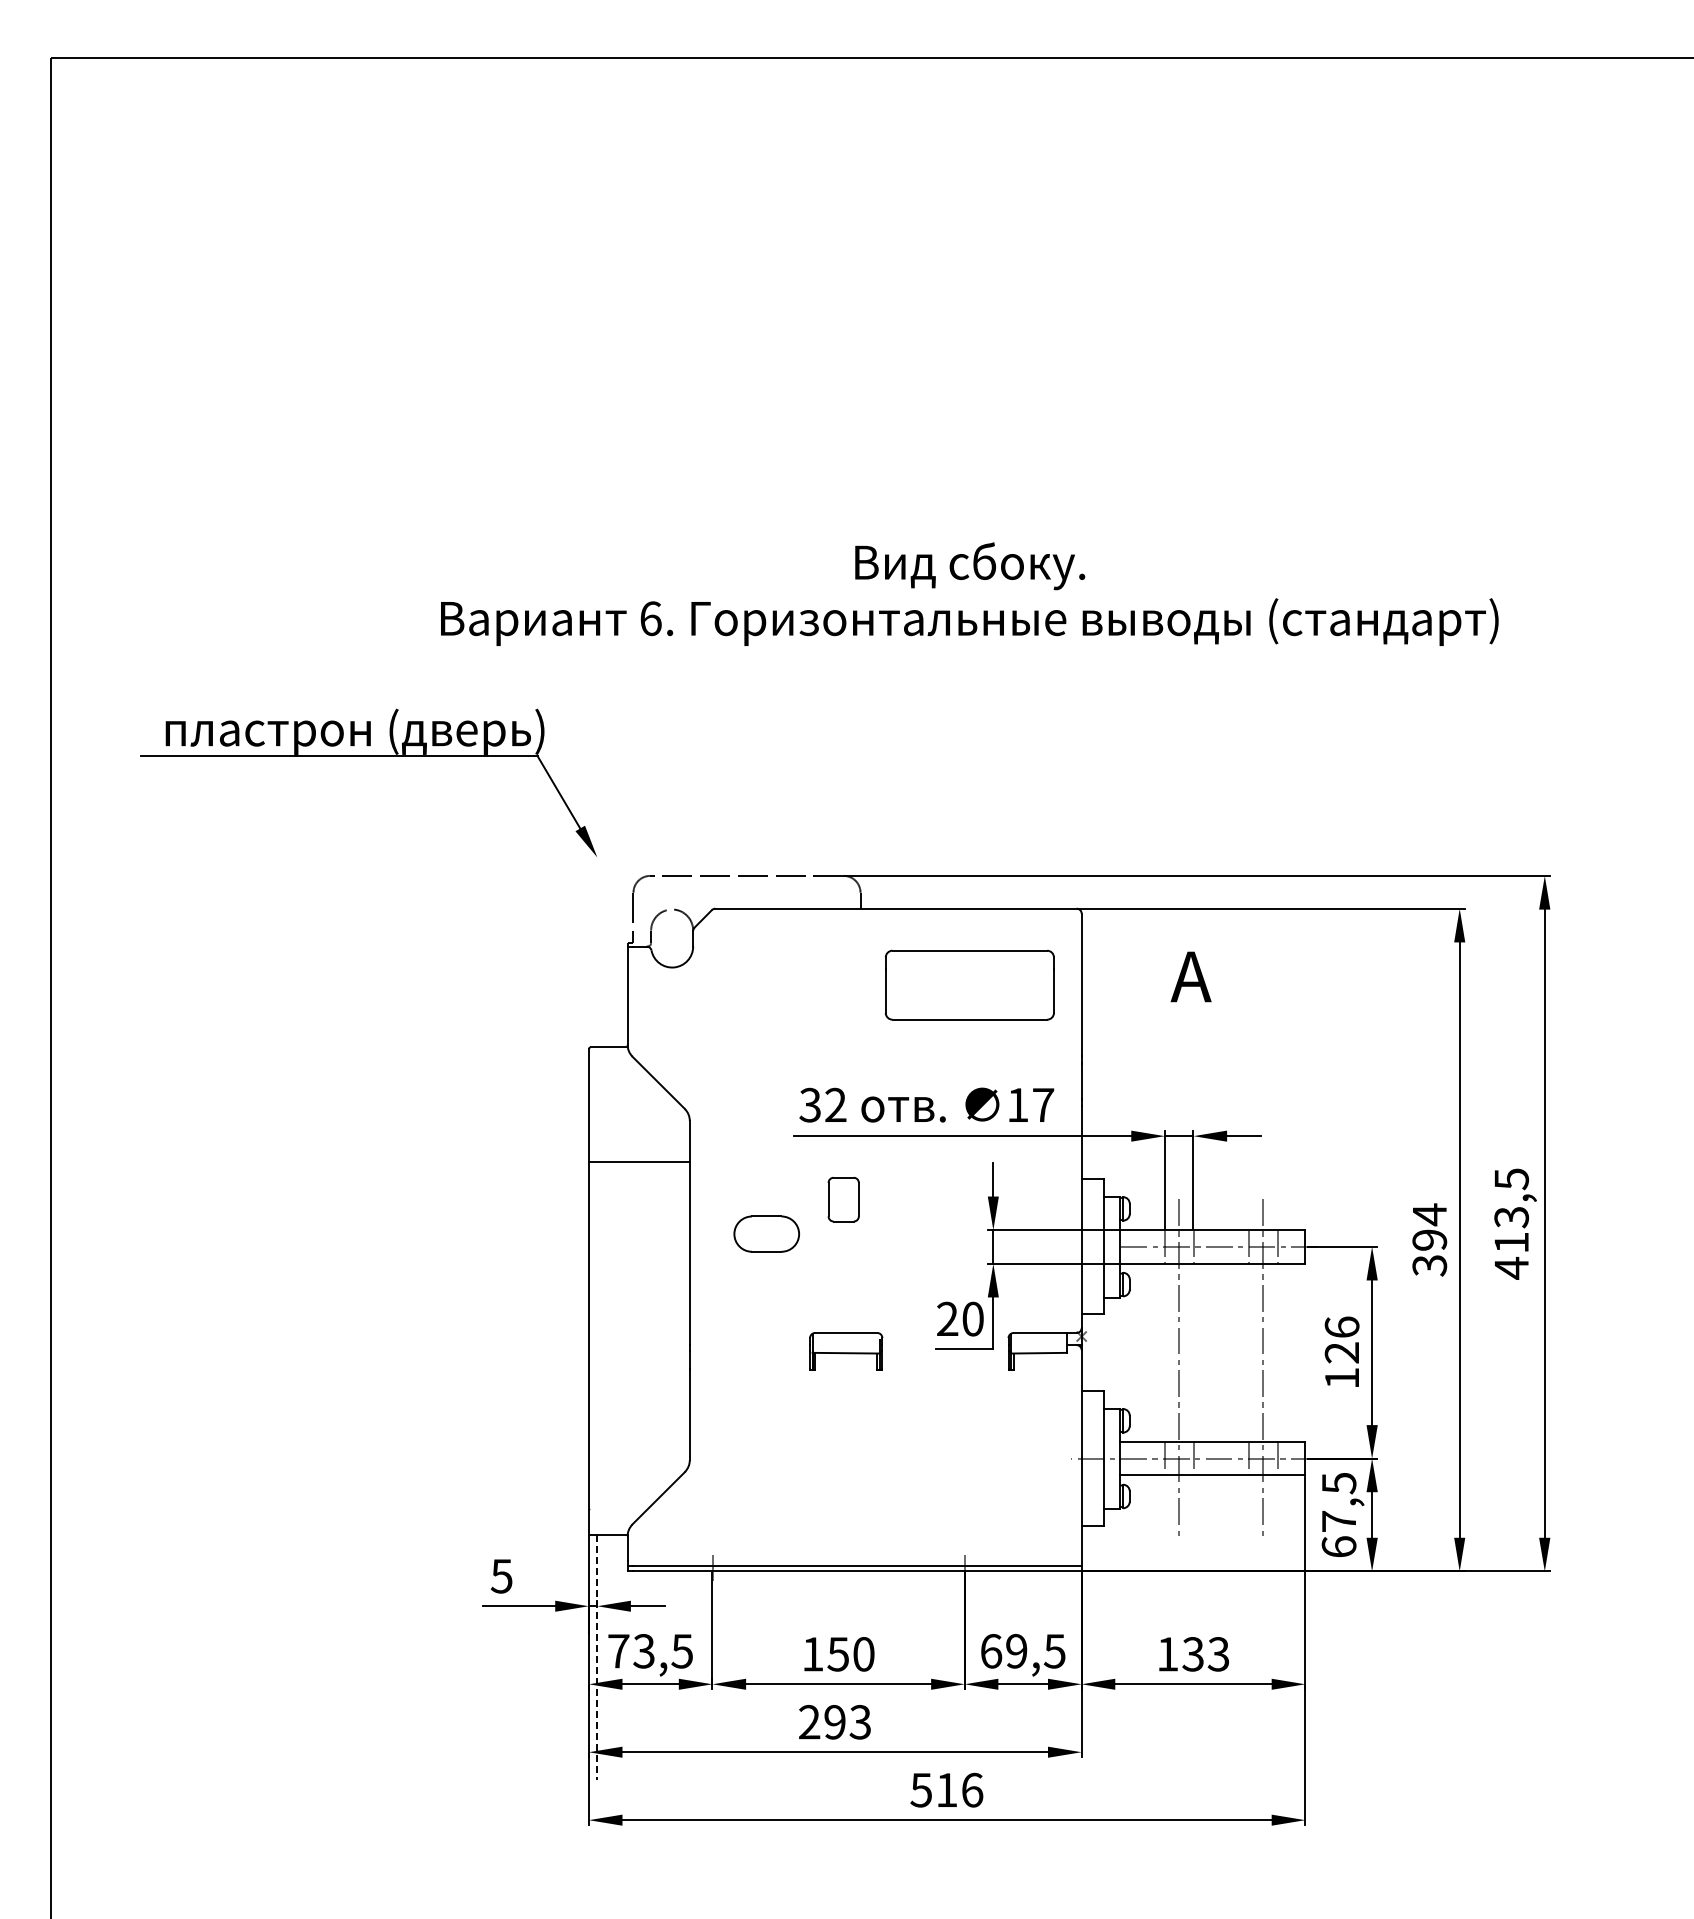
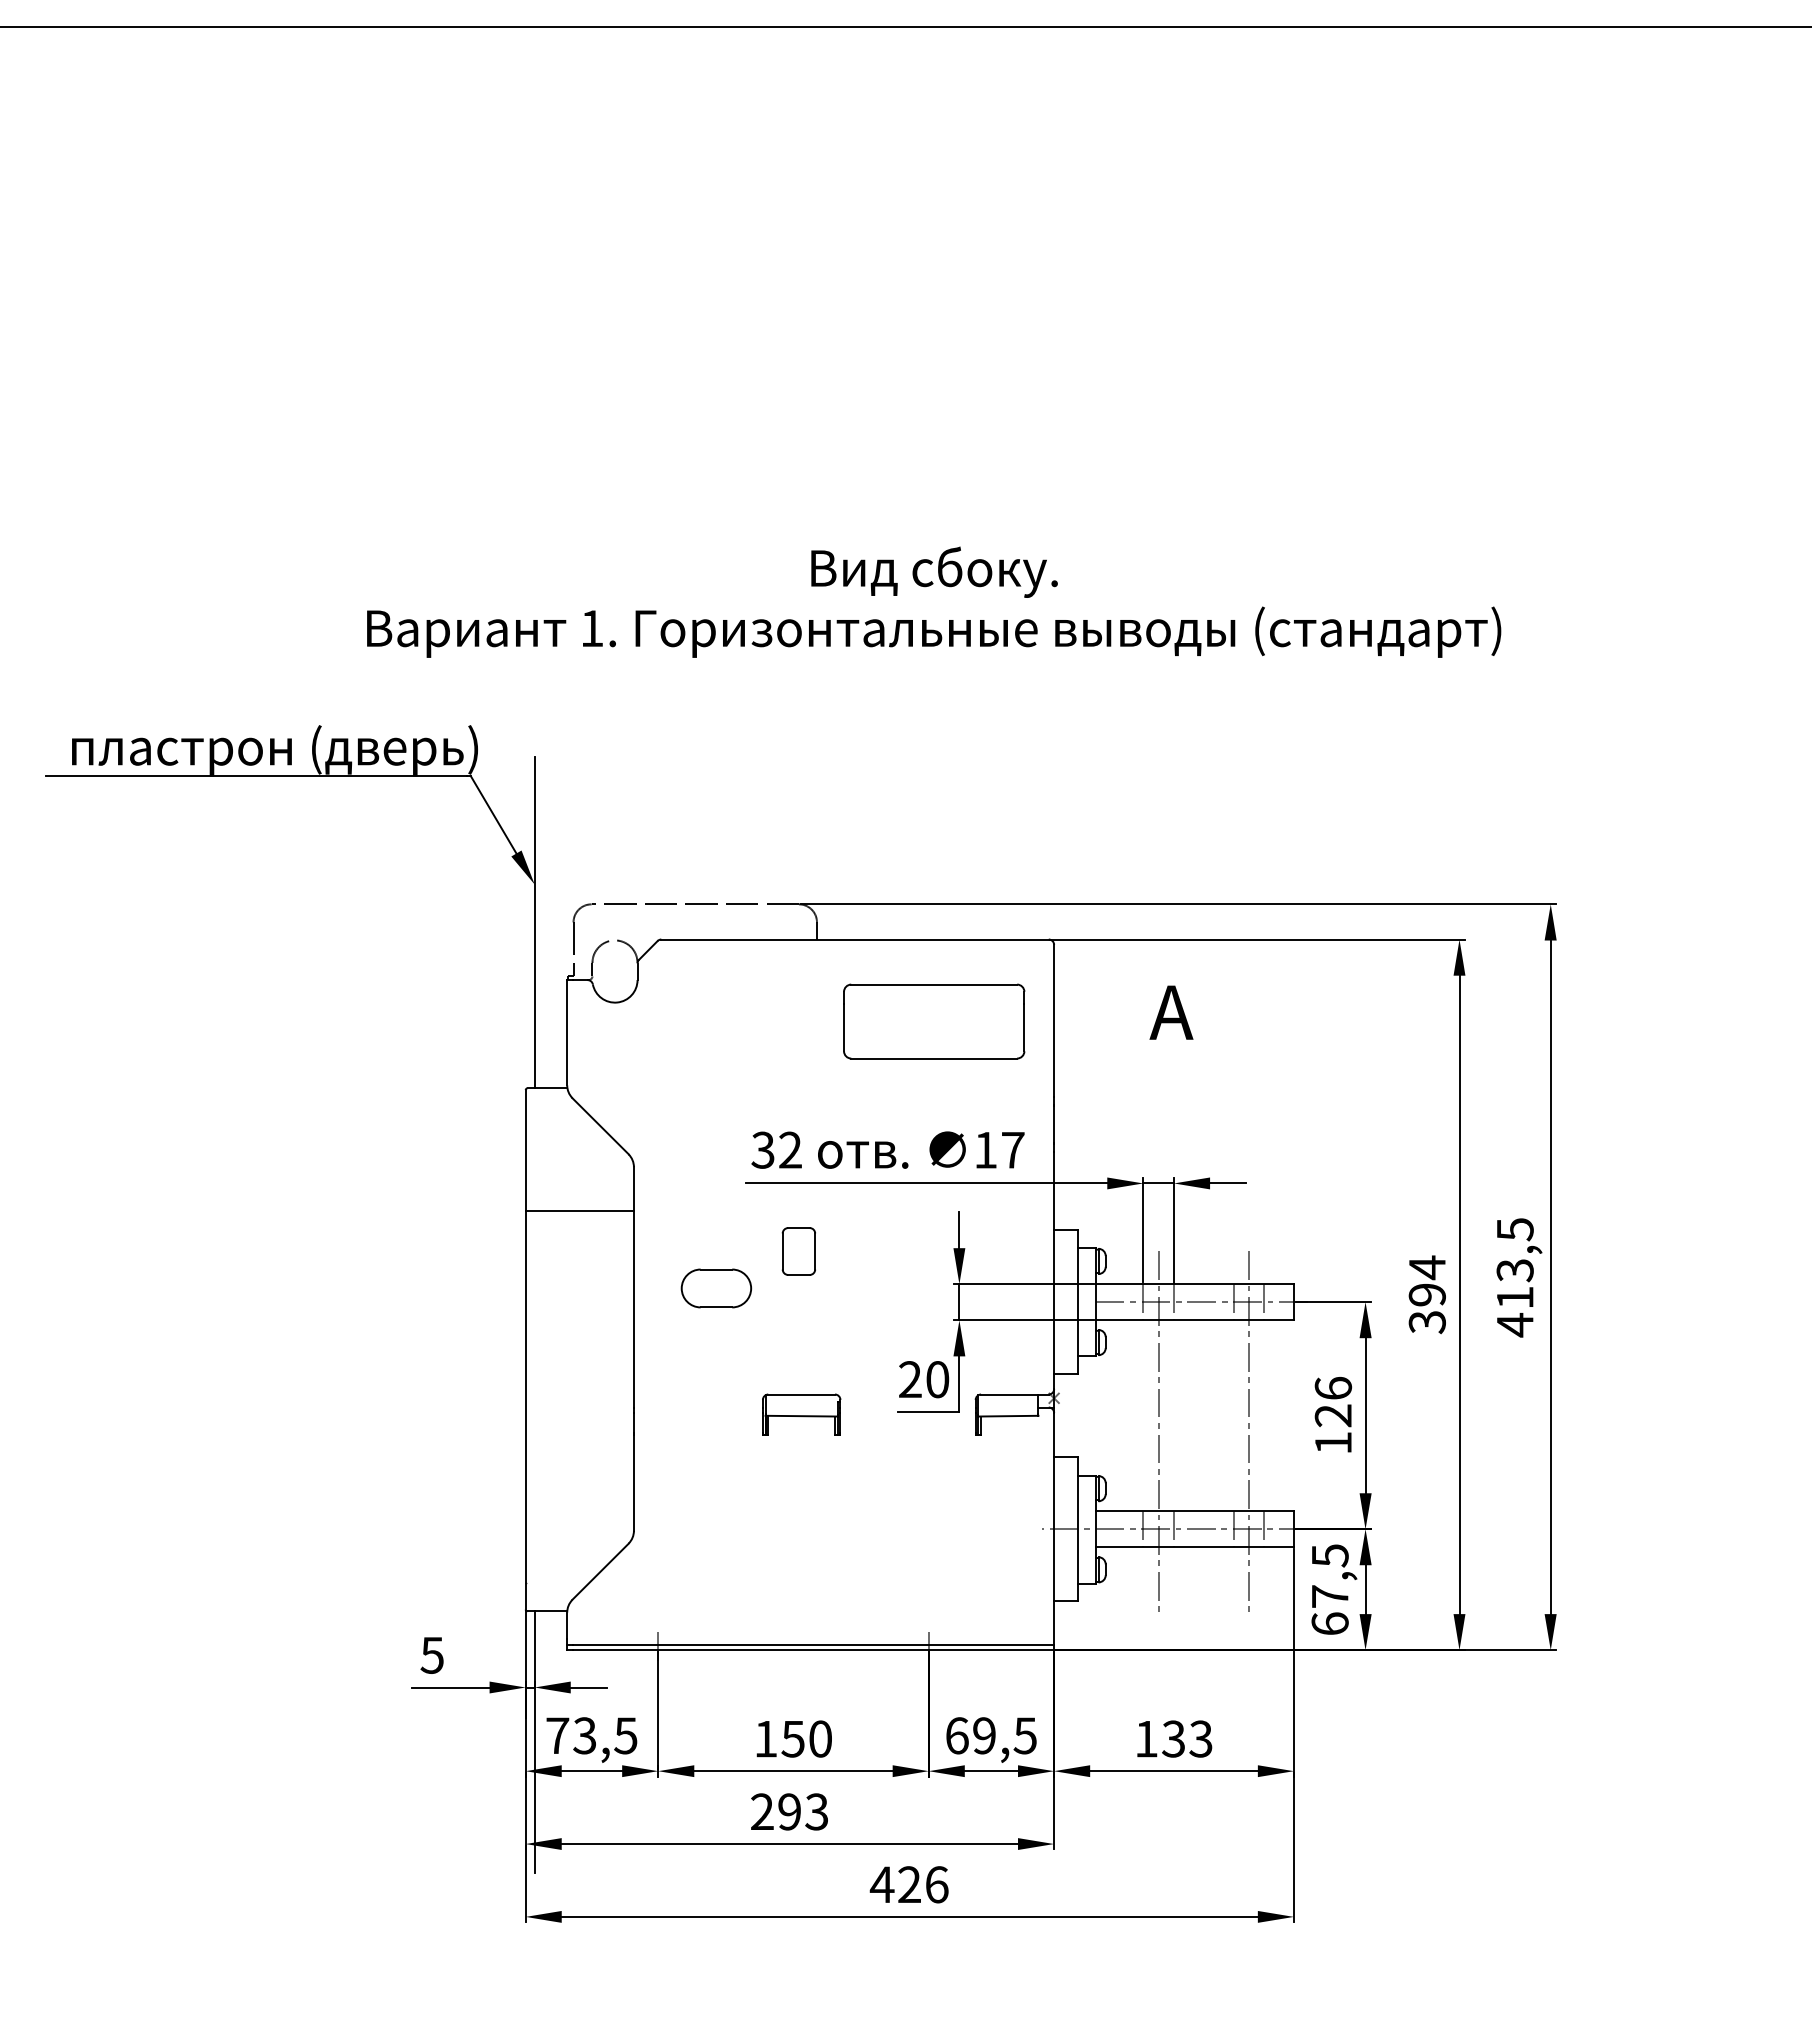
text: (650, 618) -> (591, 628), 6. -> 1.
line: (597, 892) -> (534, 922), added
line: (597, 1657) -> (534, 1742), dashed -> solid
text: (933, 1789) -> (895, 1884), 516 -> 426

